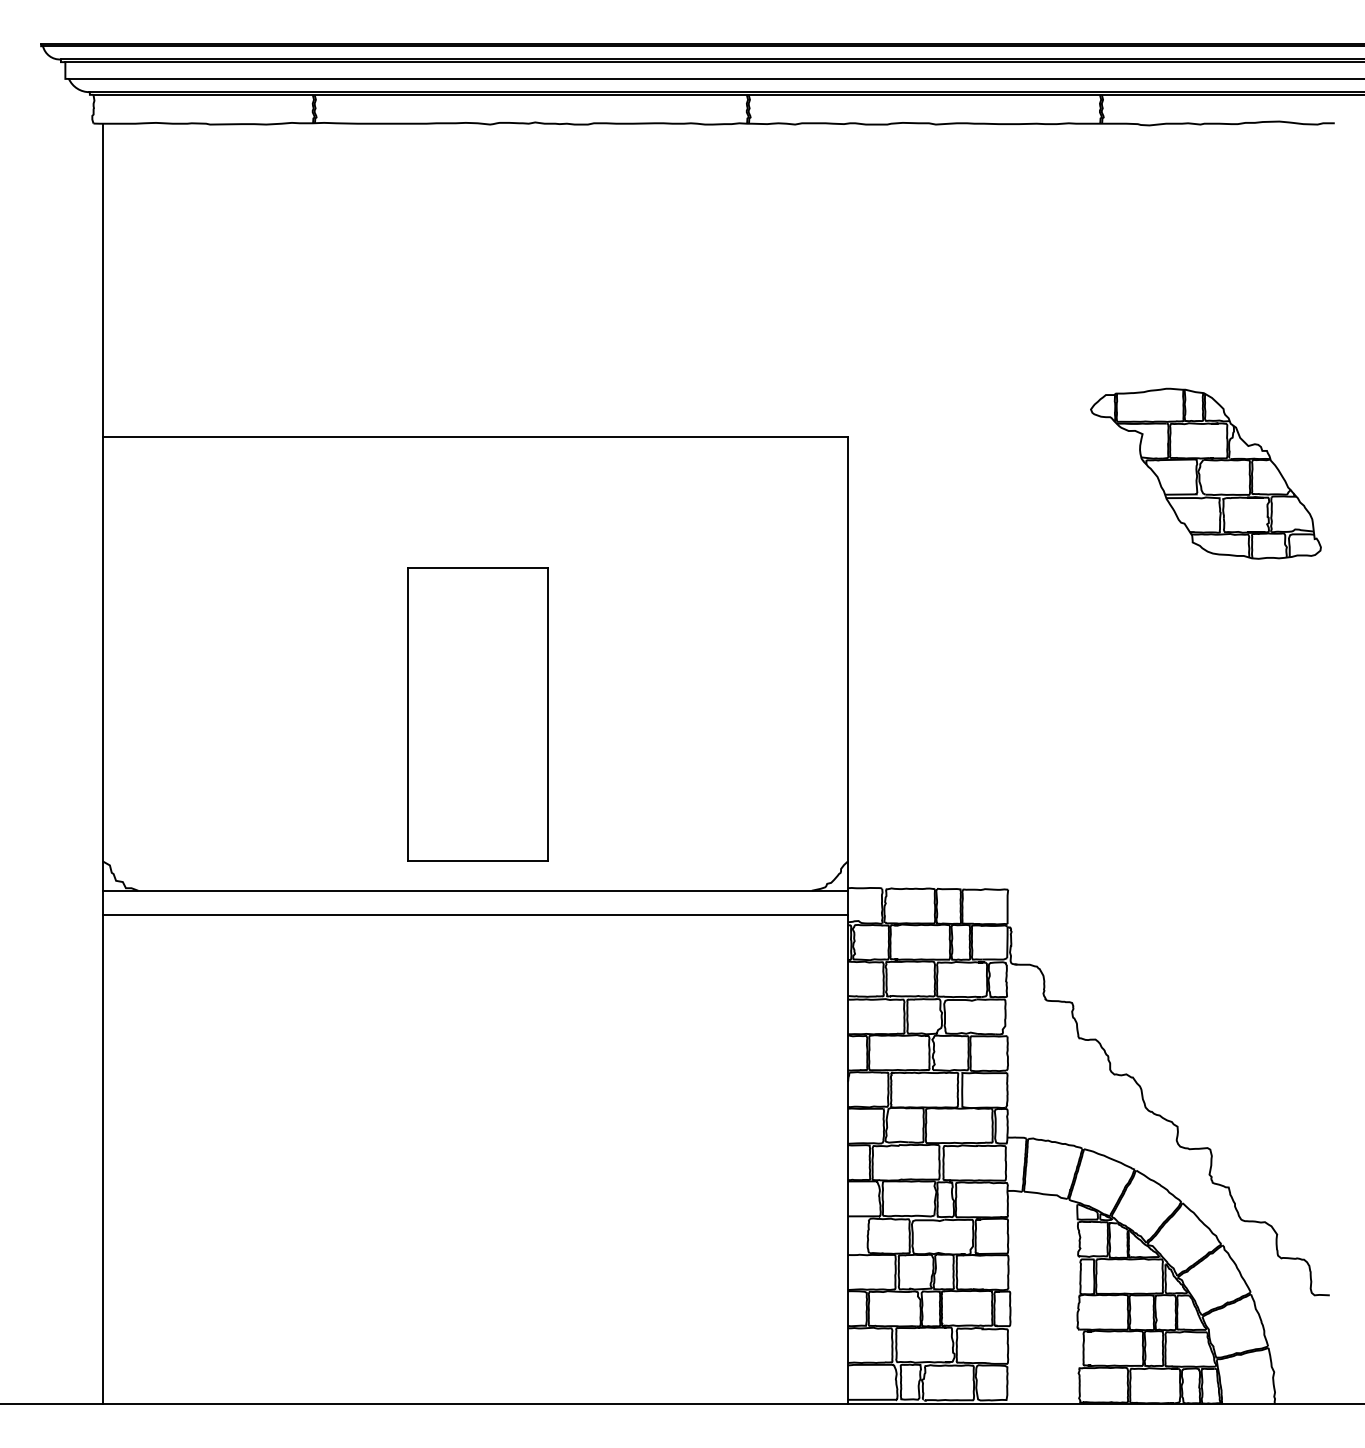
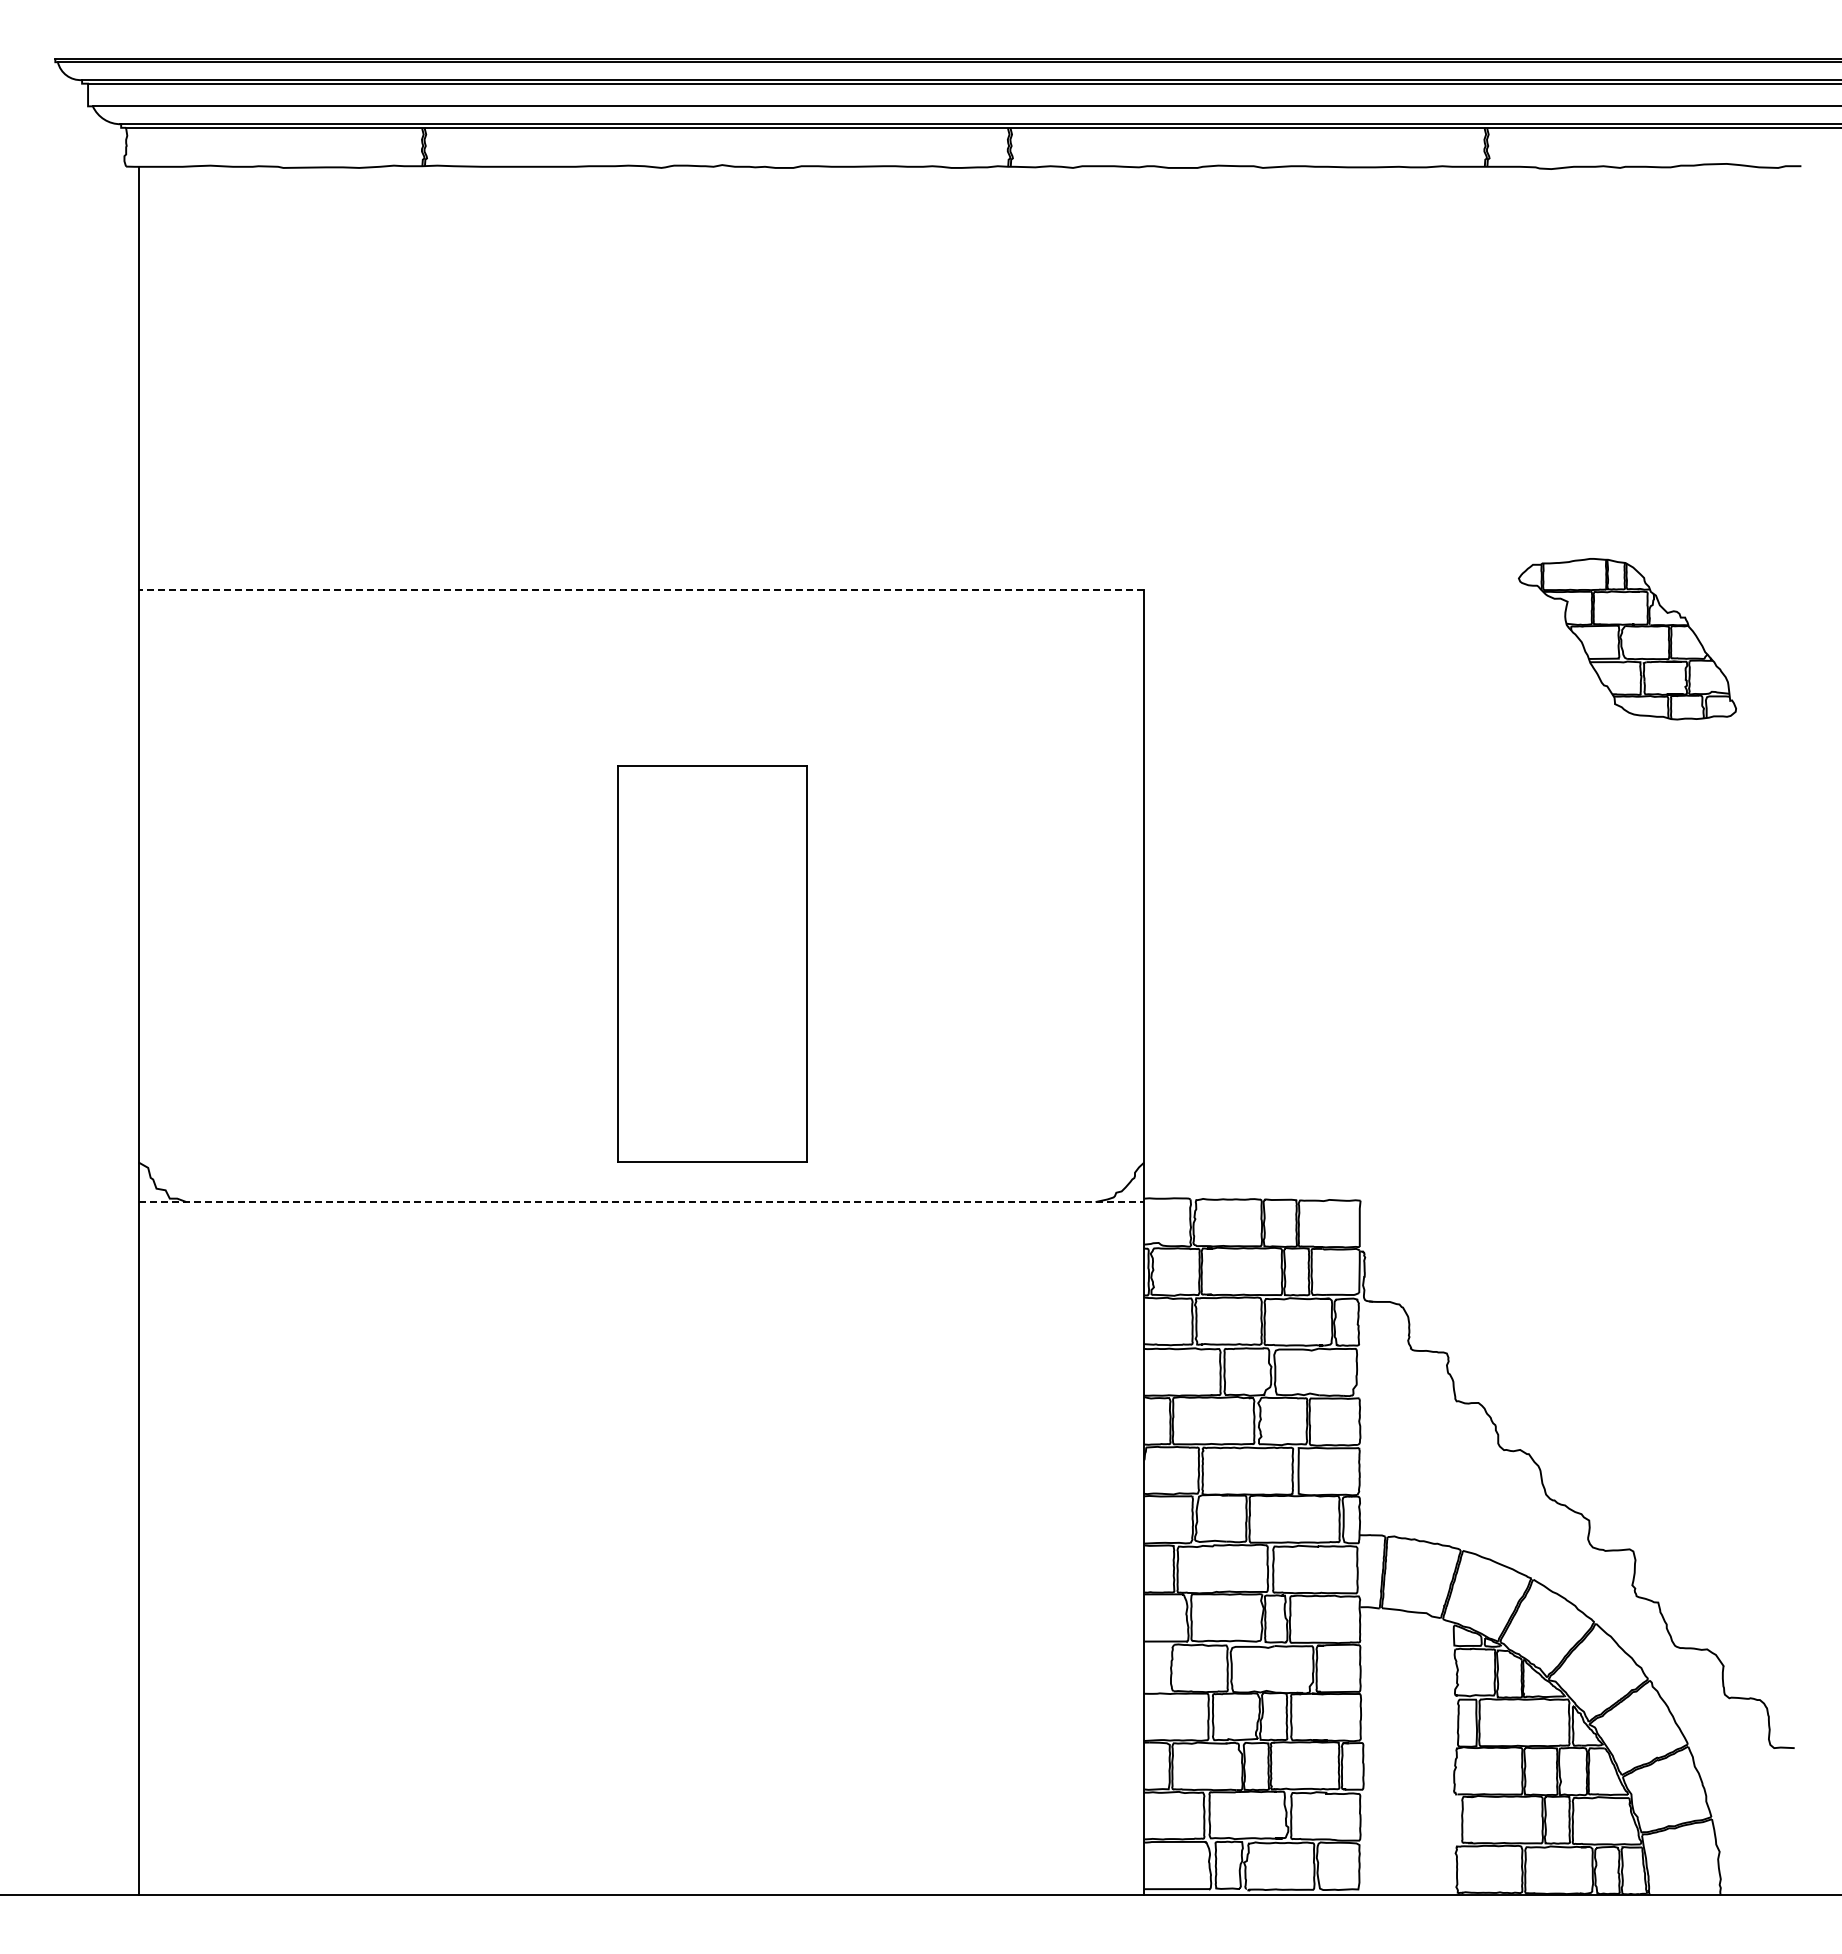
line: (475, 436) -> (641, 589), solid -> dashed
part: (1205, 473) -> (1627, 638), size x0.7
part: (477, 713) -> (712, 963), moved
line: (475, 891) -> (641, 1202), solid -> dashed
line: (475, 914) -> (641, 1234), removed

